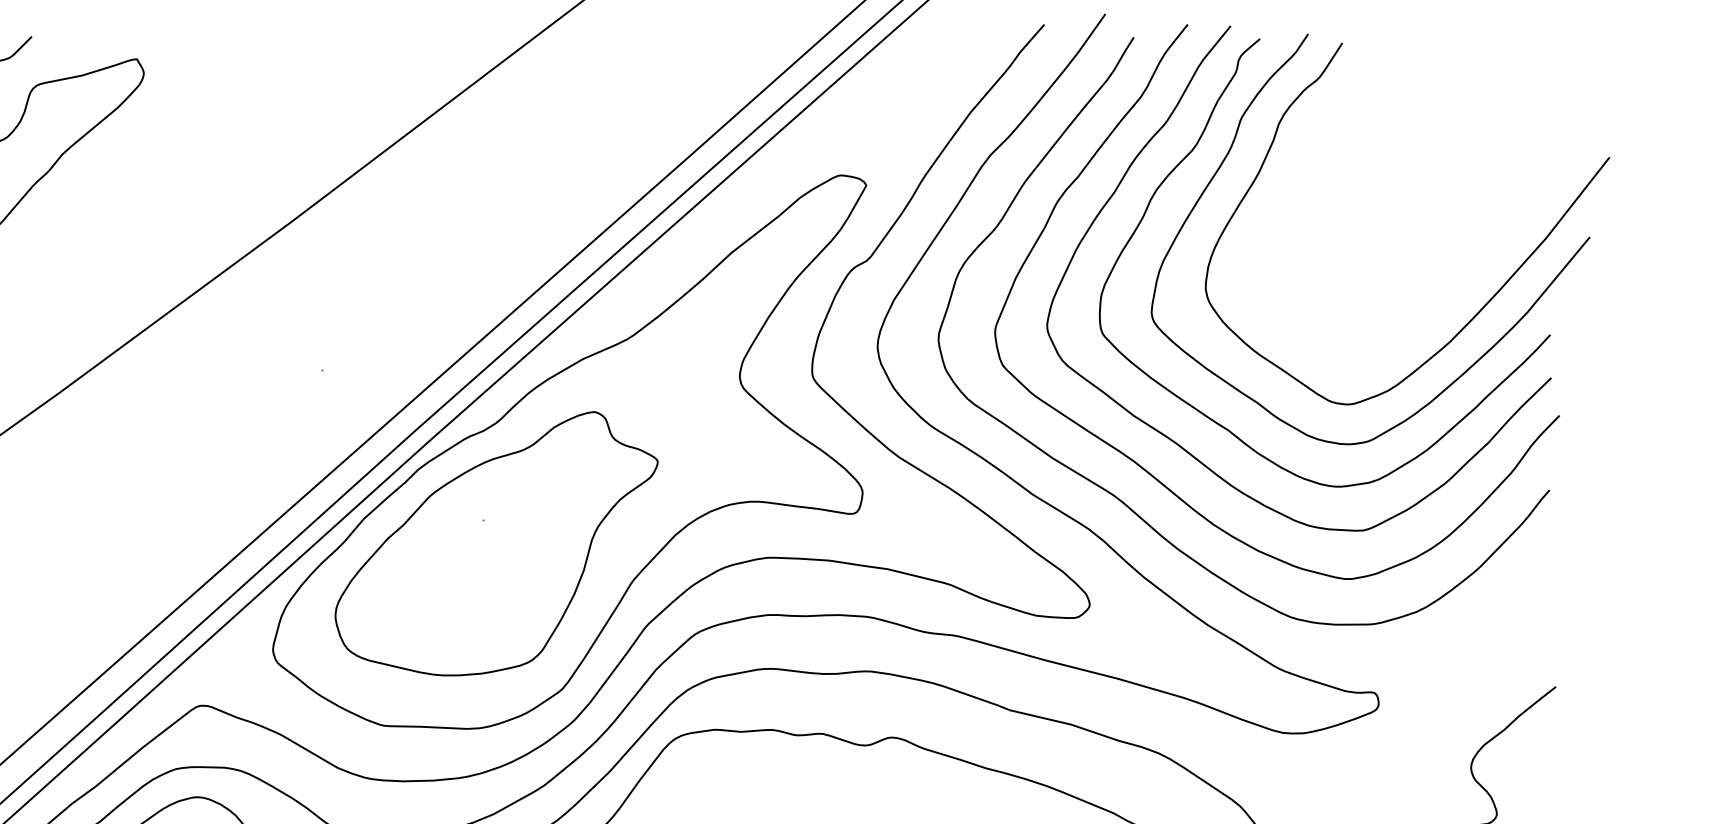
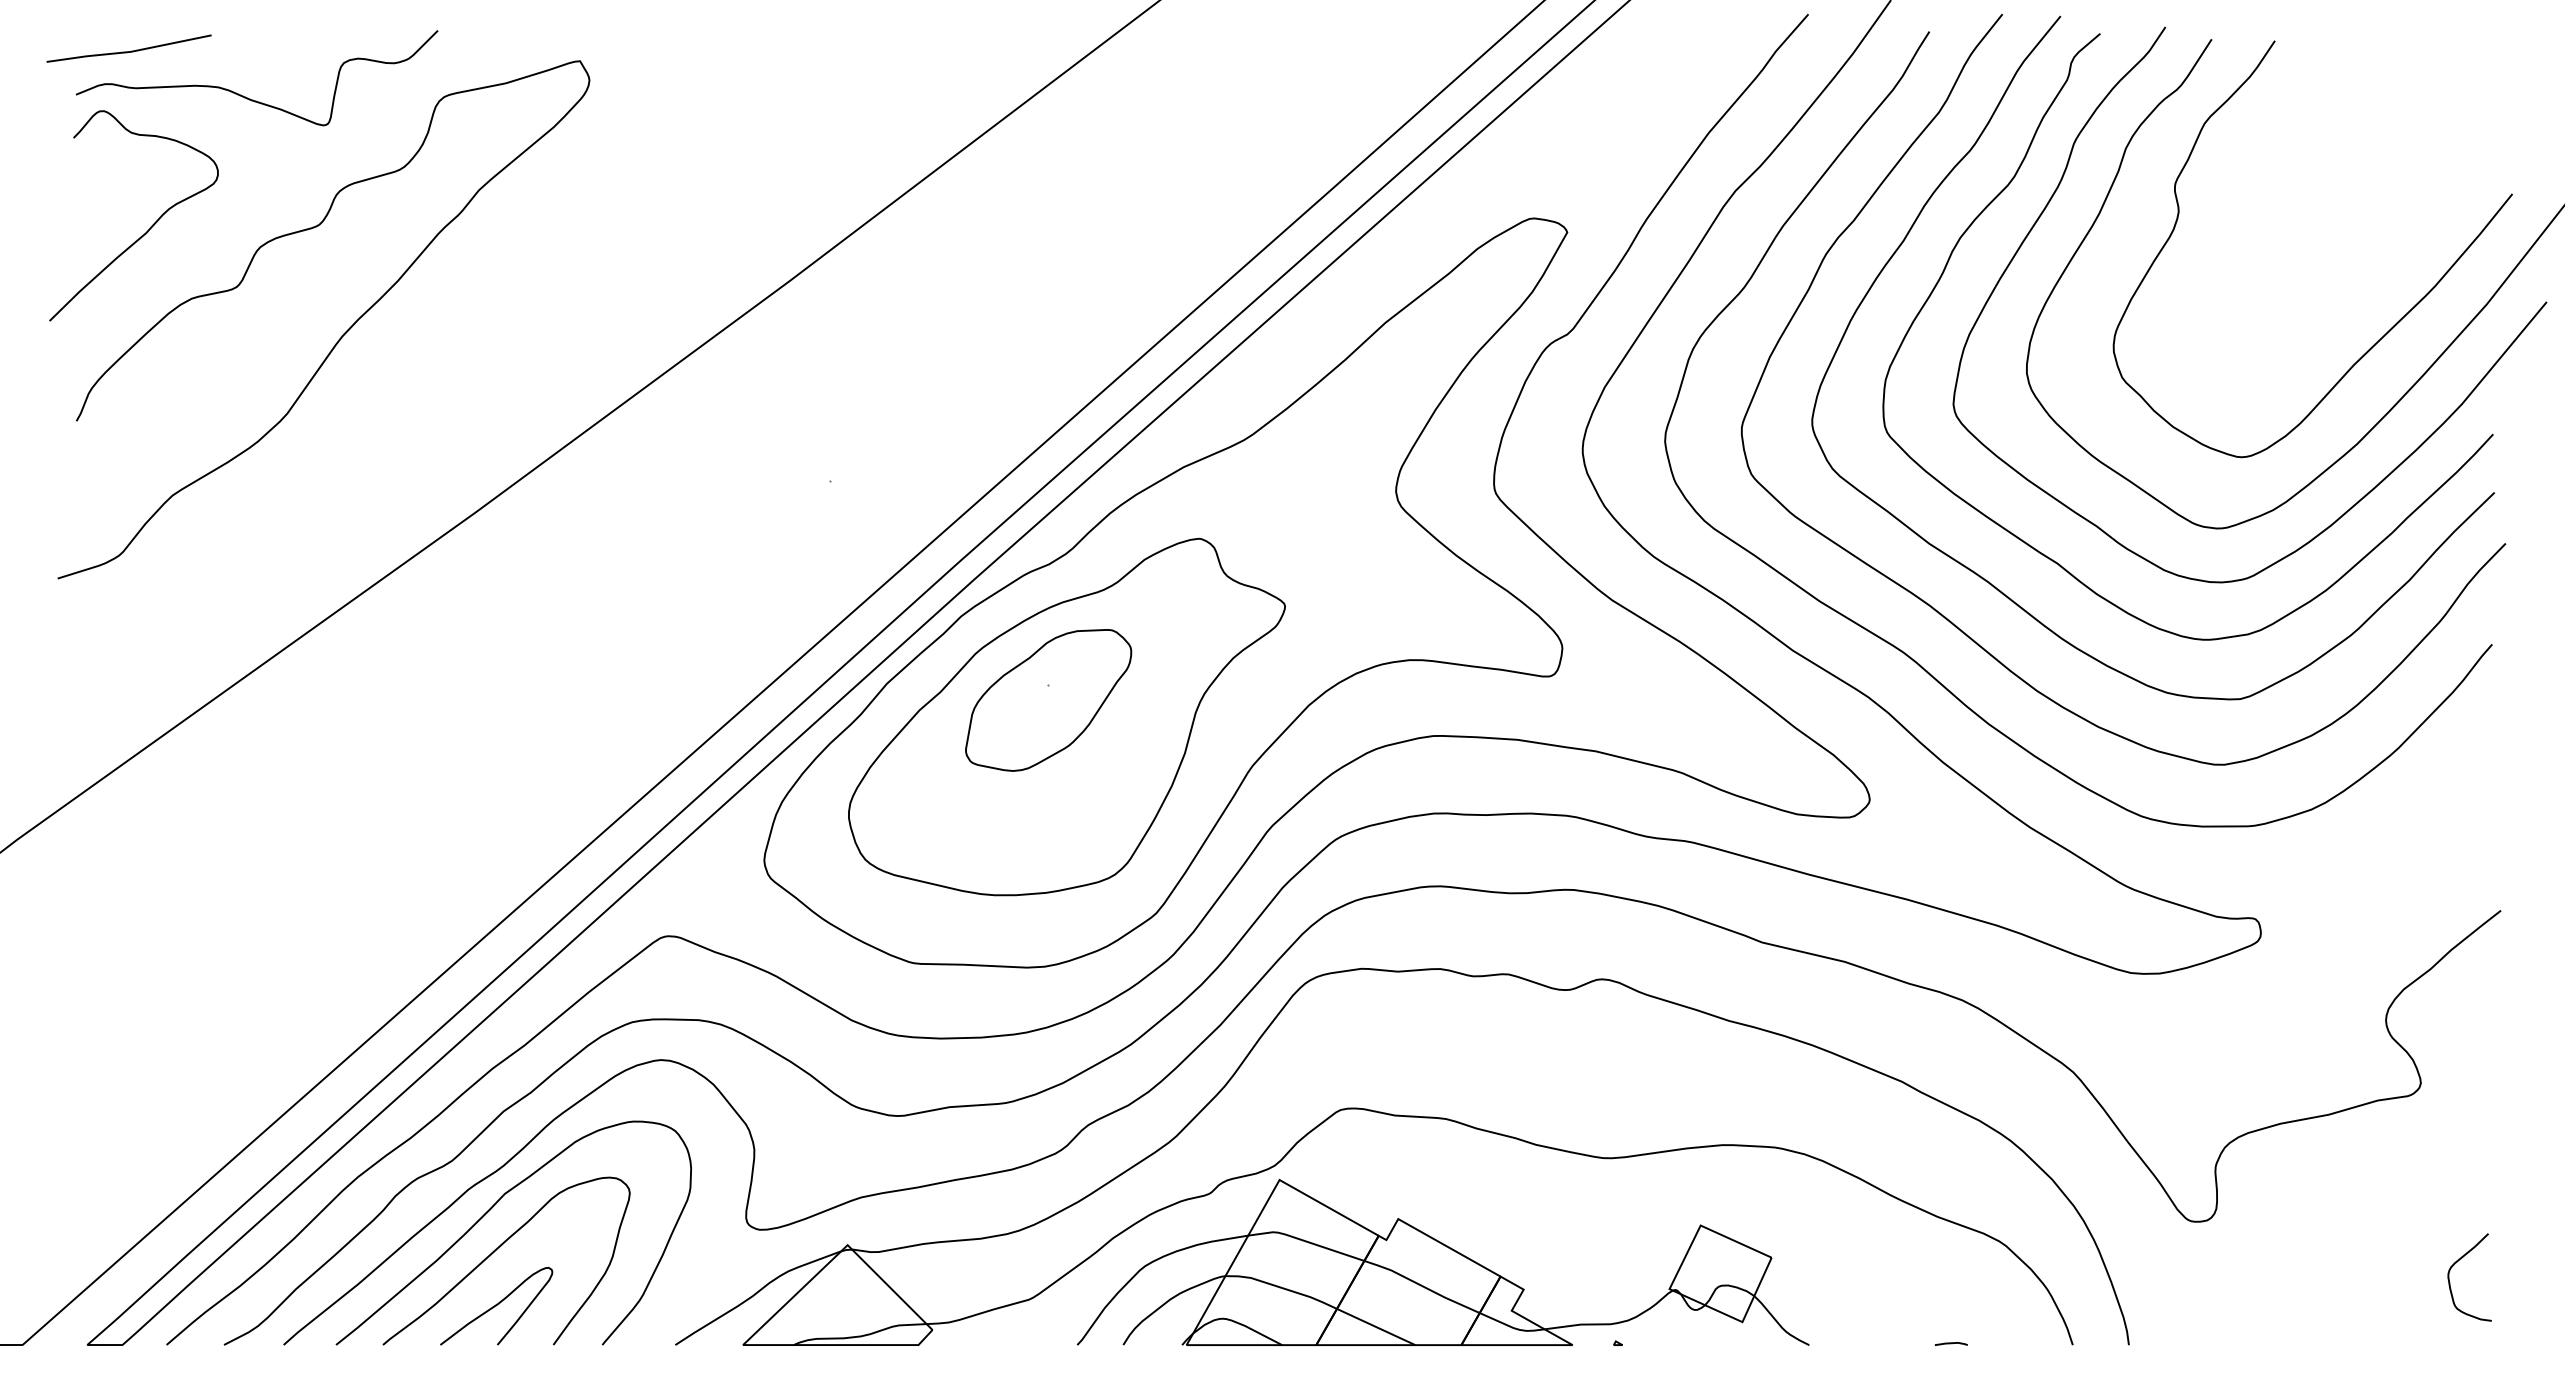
curve: (1475, 255) -> (2391, 327), added
part: (482, 531) -> (1048, 700), added

